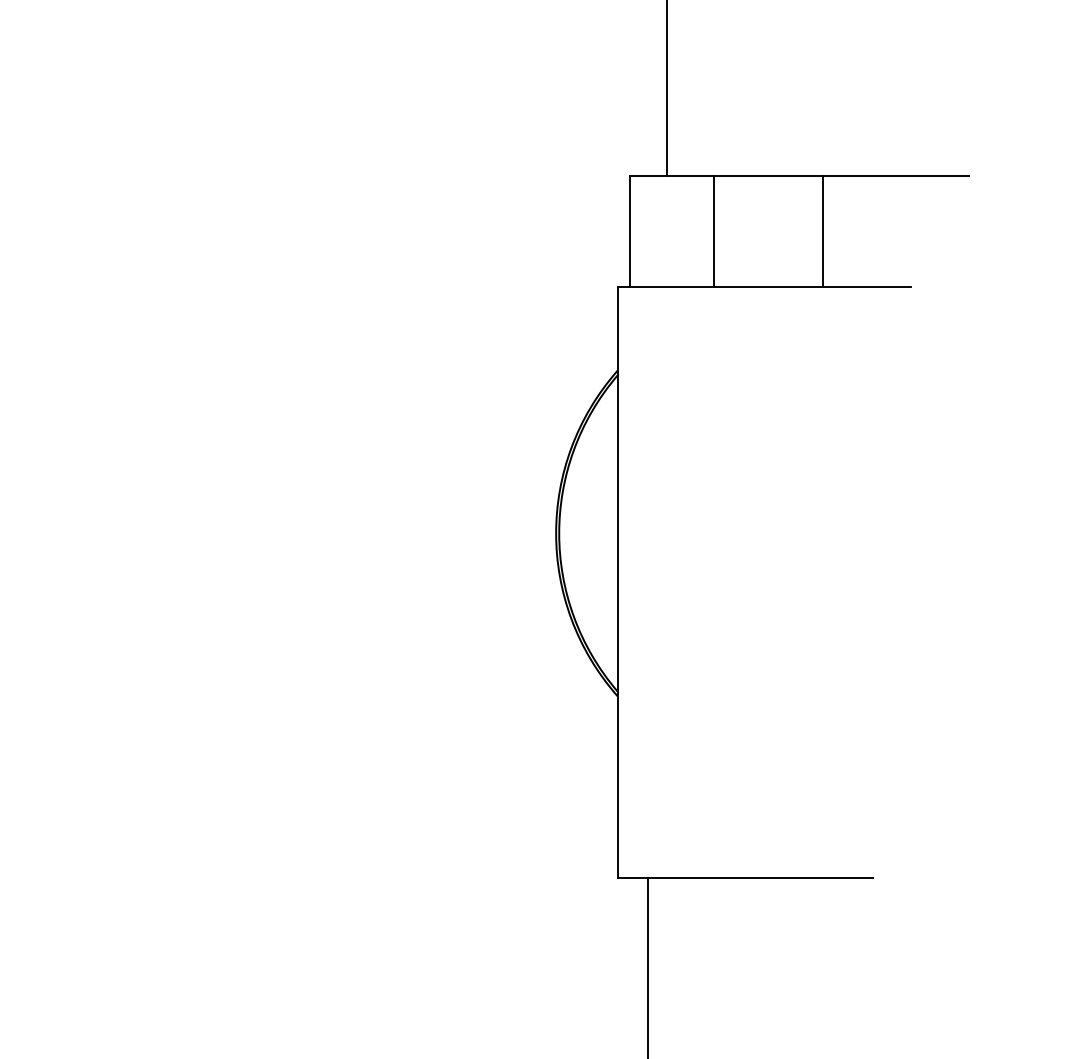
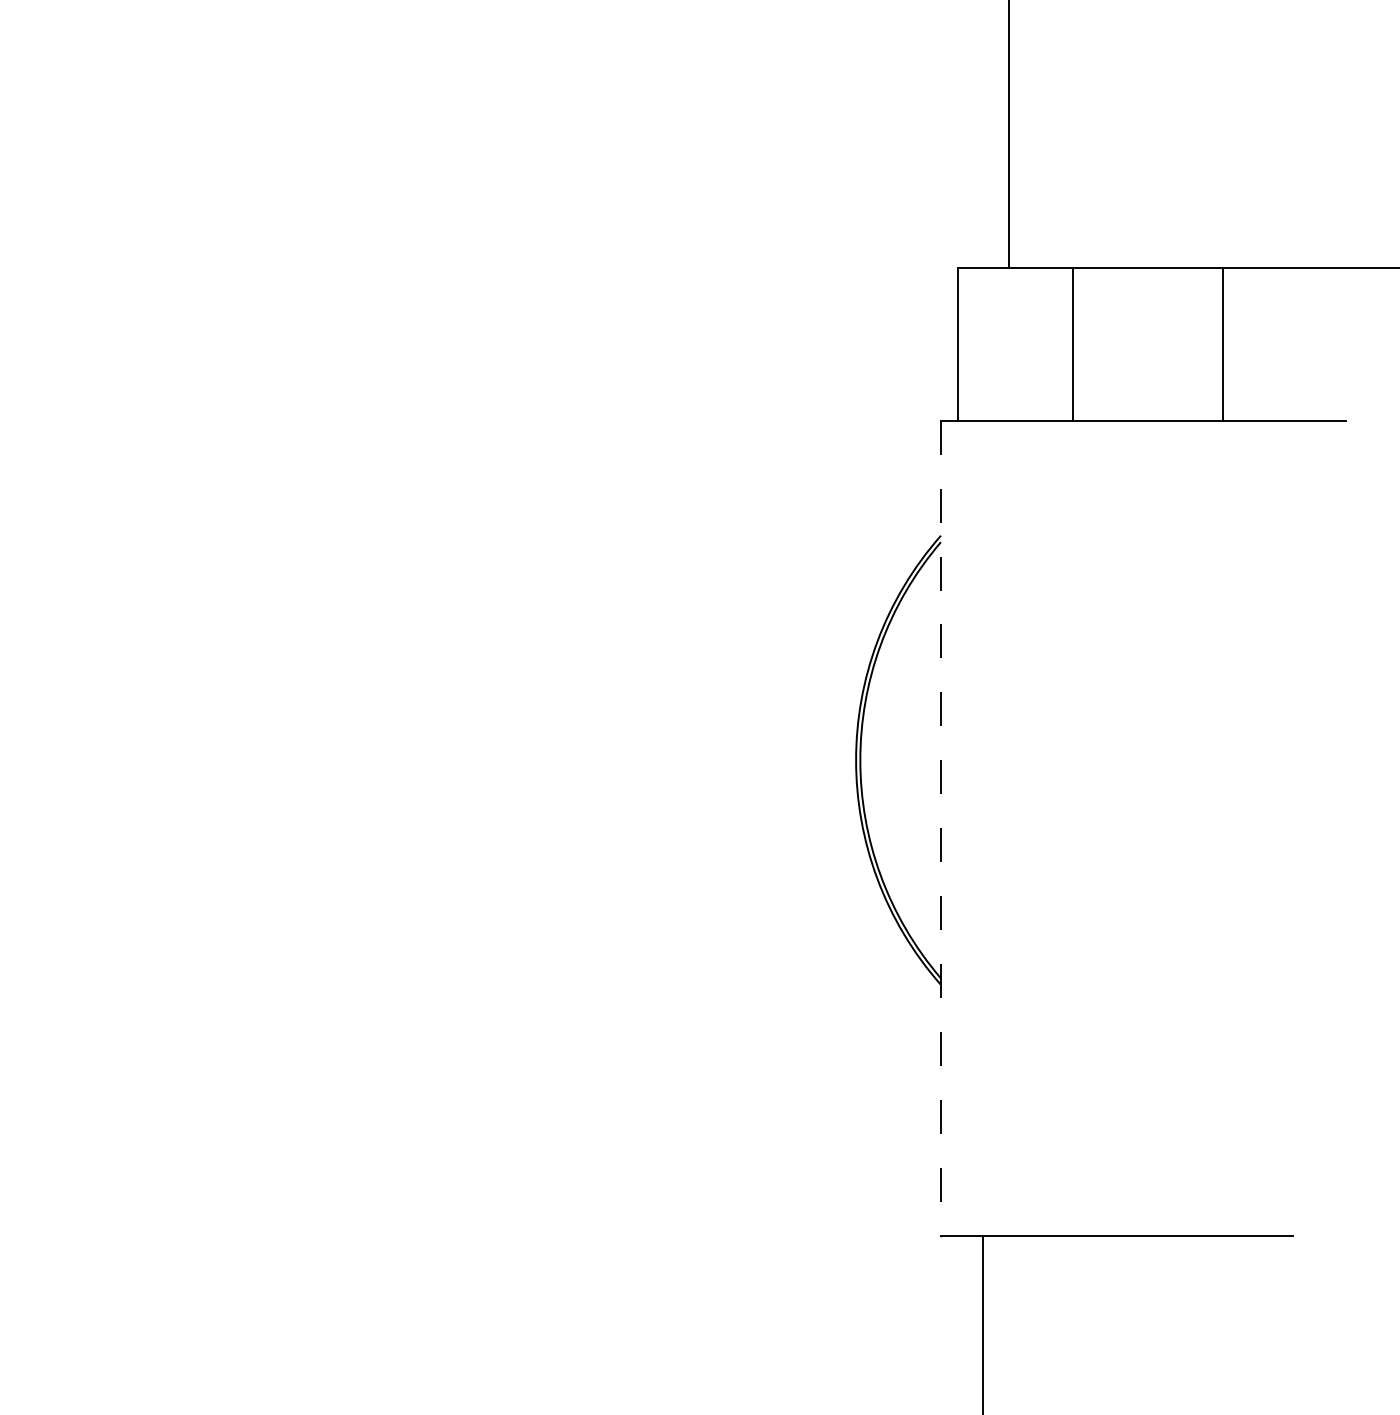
line: (617, 583) -> (940, 829), solid -> dashed

